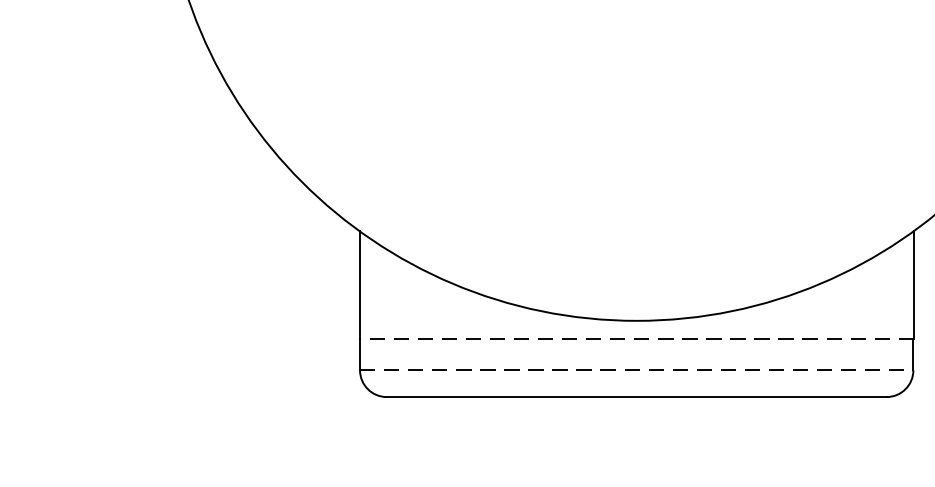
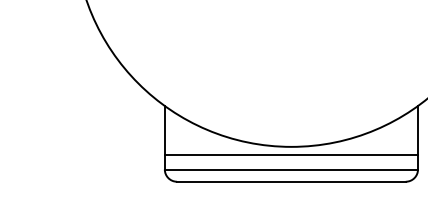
line: (636, 339) -> (291, 155), dashed -> solid
line: (636, 370) -> (291, 169), dashed -> solid

